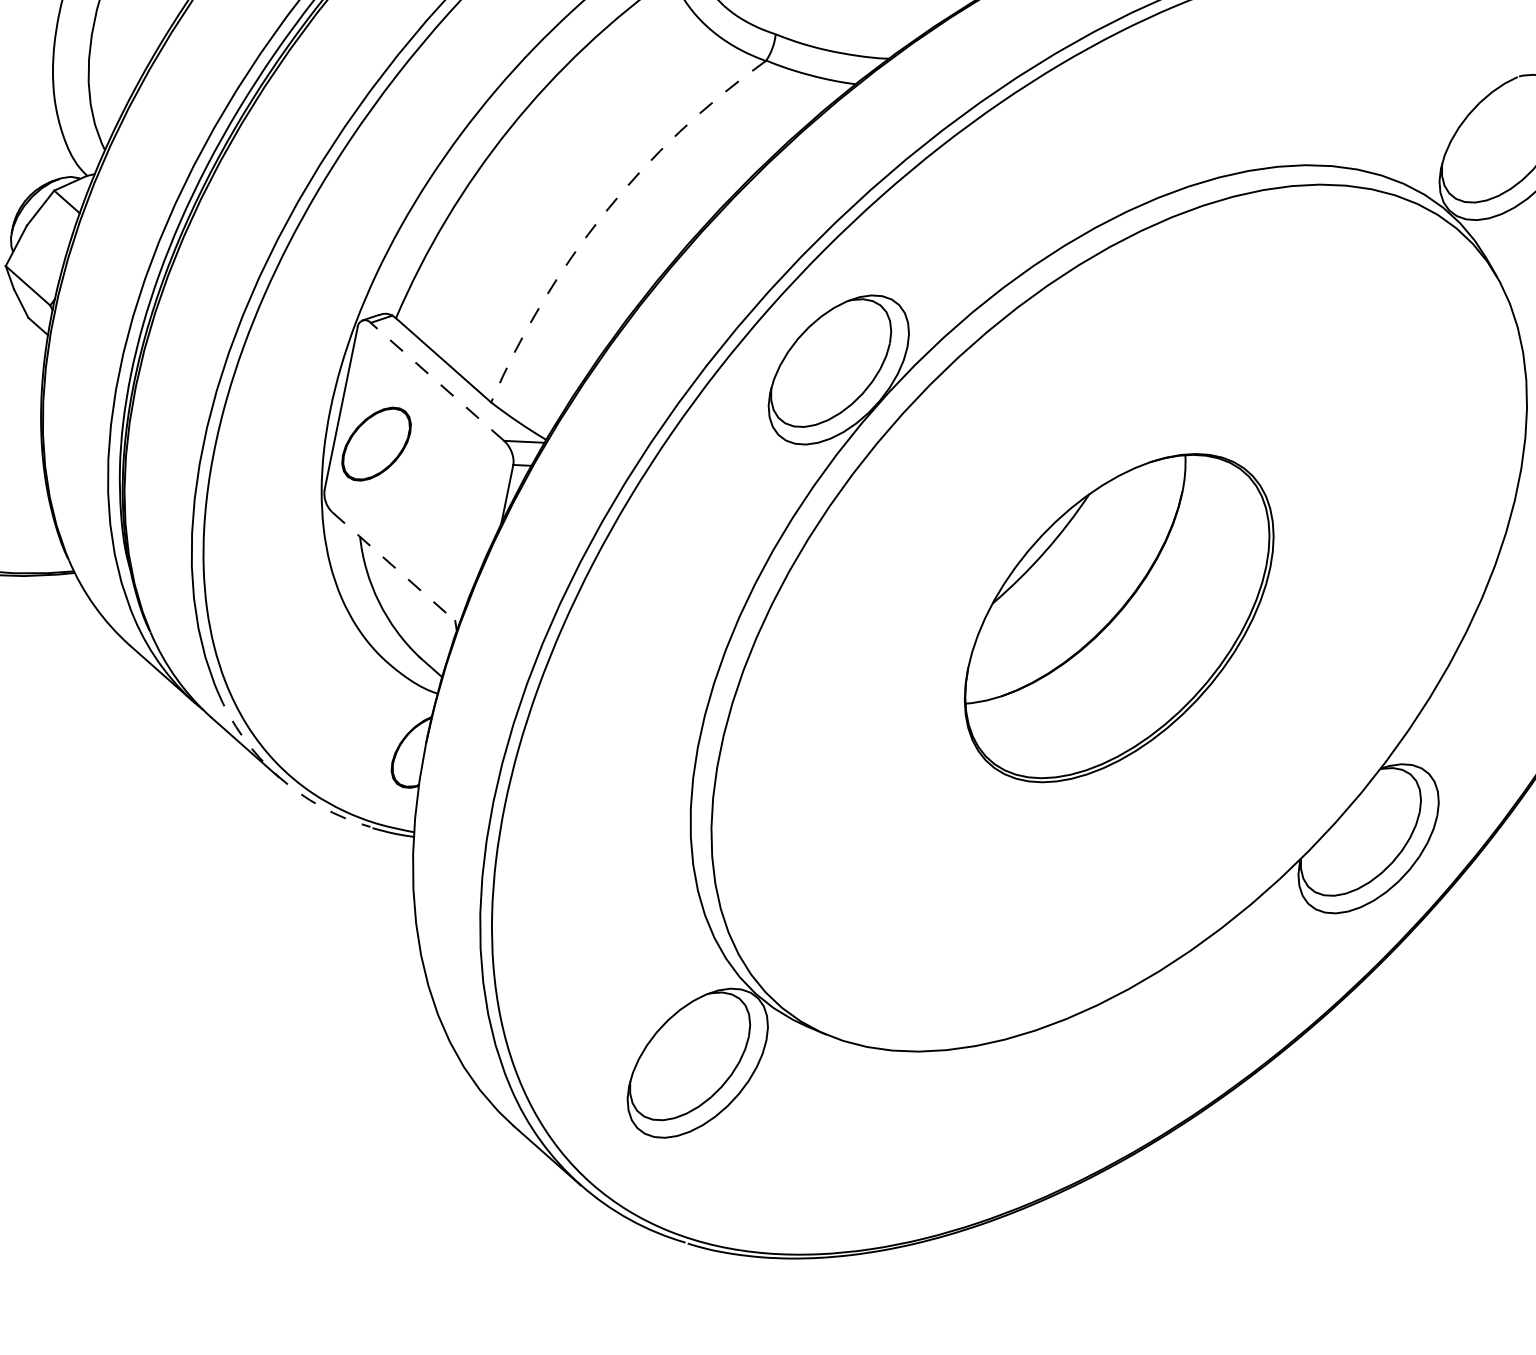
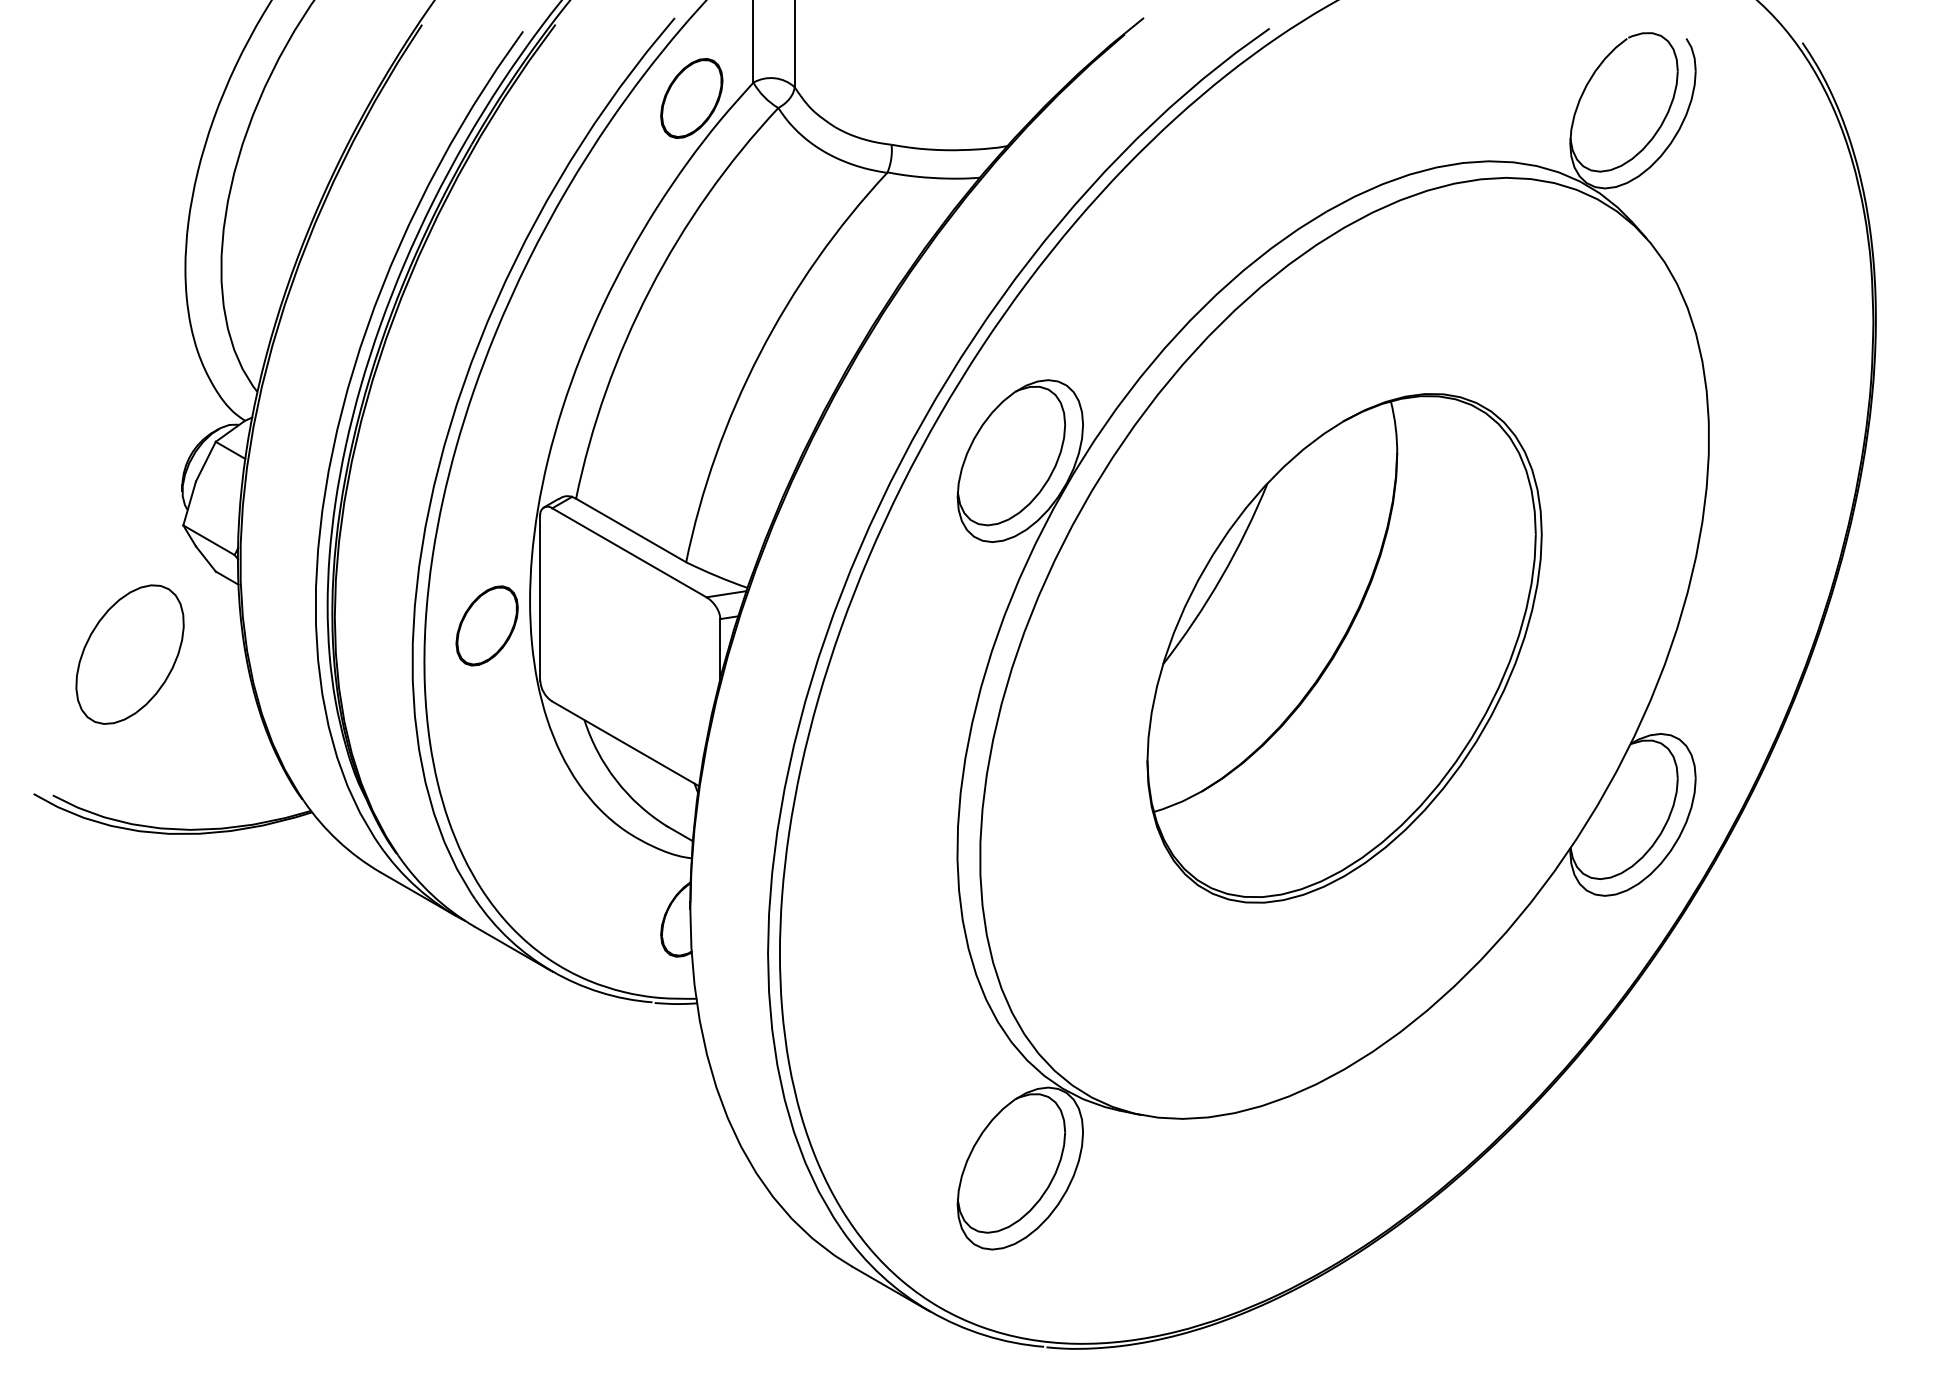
arc: (604, 212) -> (759, 353), dashed -> solid
line: (436, 381) -> (628, 552), dashed -> solid
part: (376, 443) -> (486, 625), moved
line: (395, 567) -> (625, 743), dashed -> solid
part: (1119, 618) -> (1344, 648), size x1.43
arc: (278, 776) -> (552, 971), dashed -> solid

